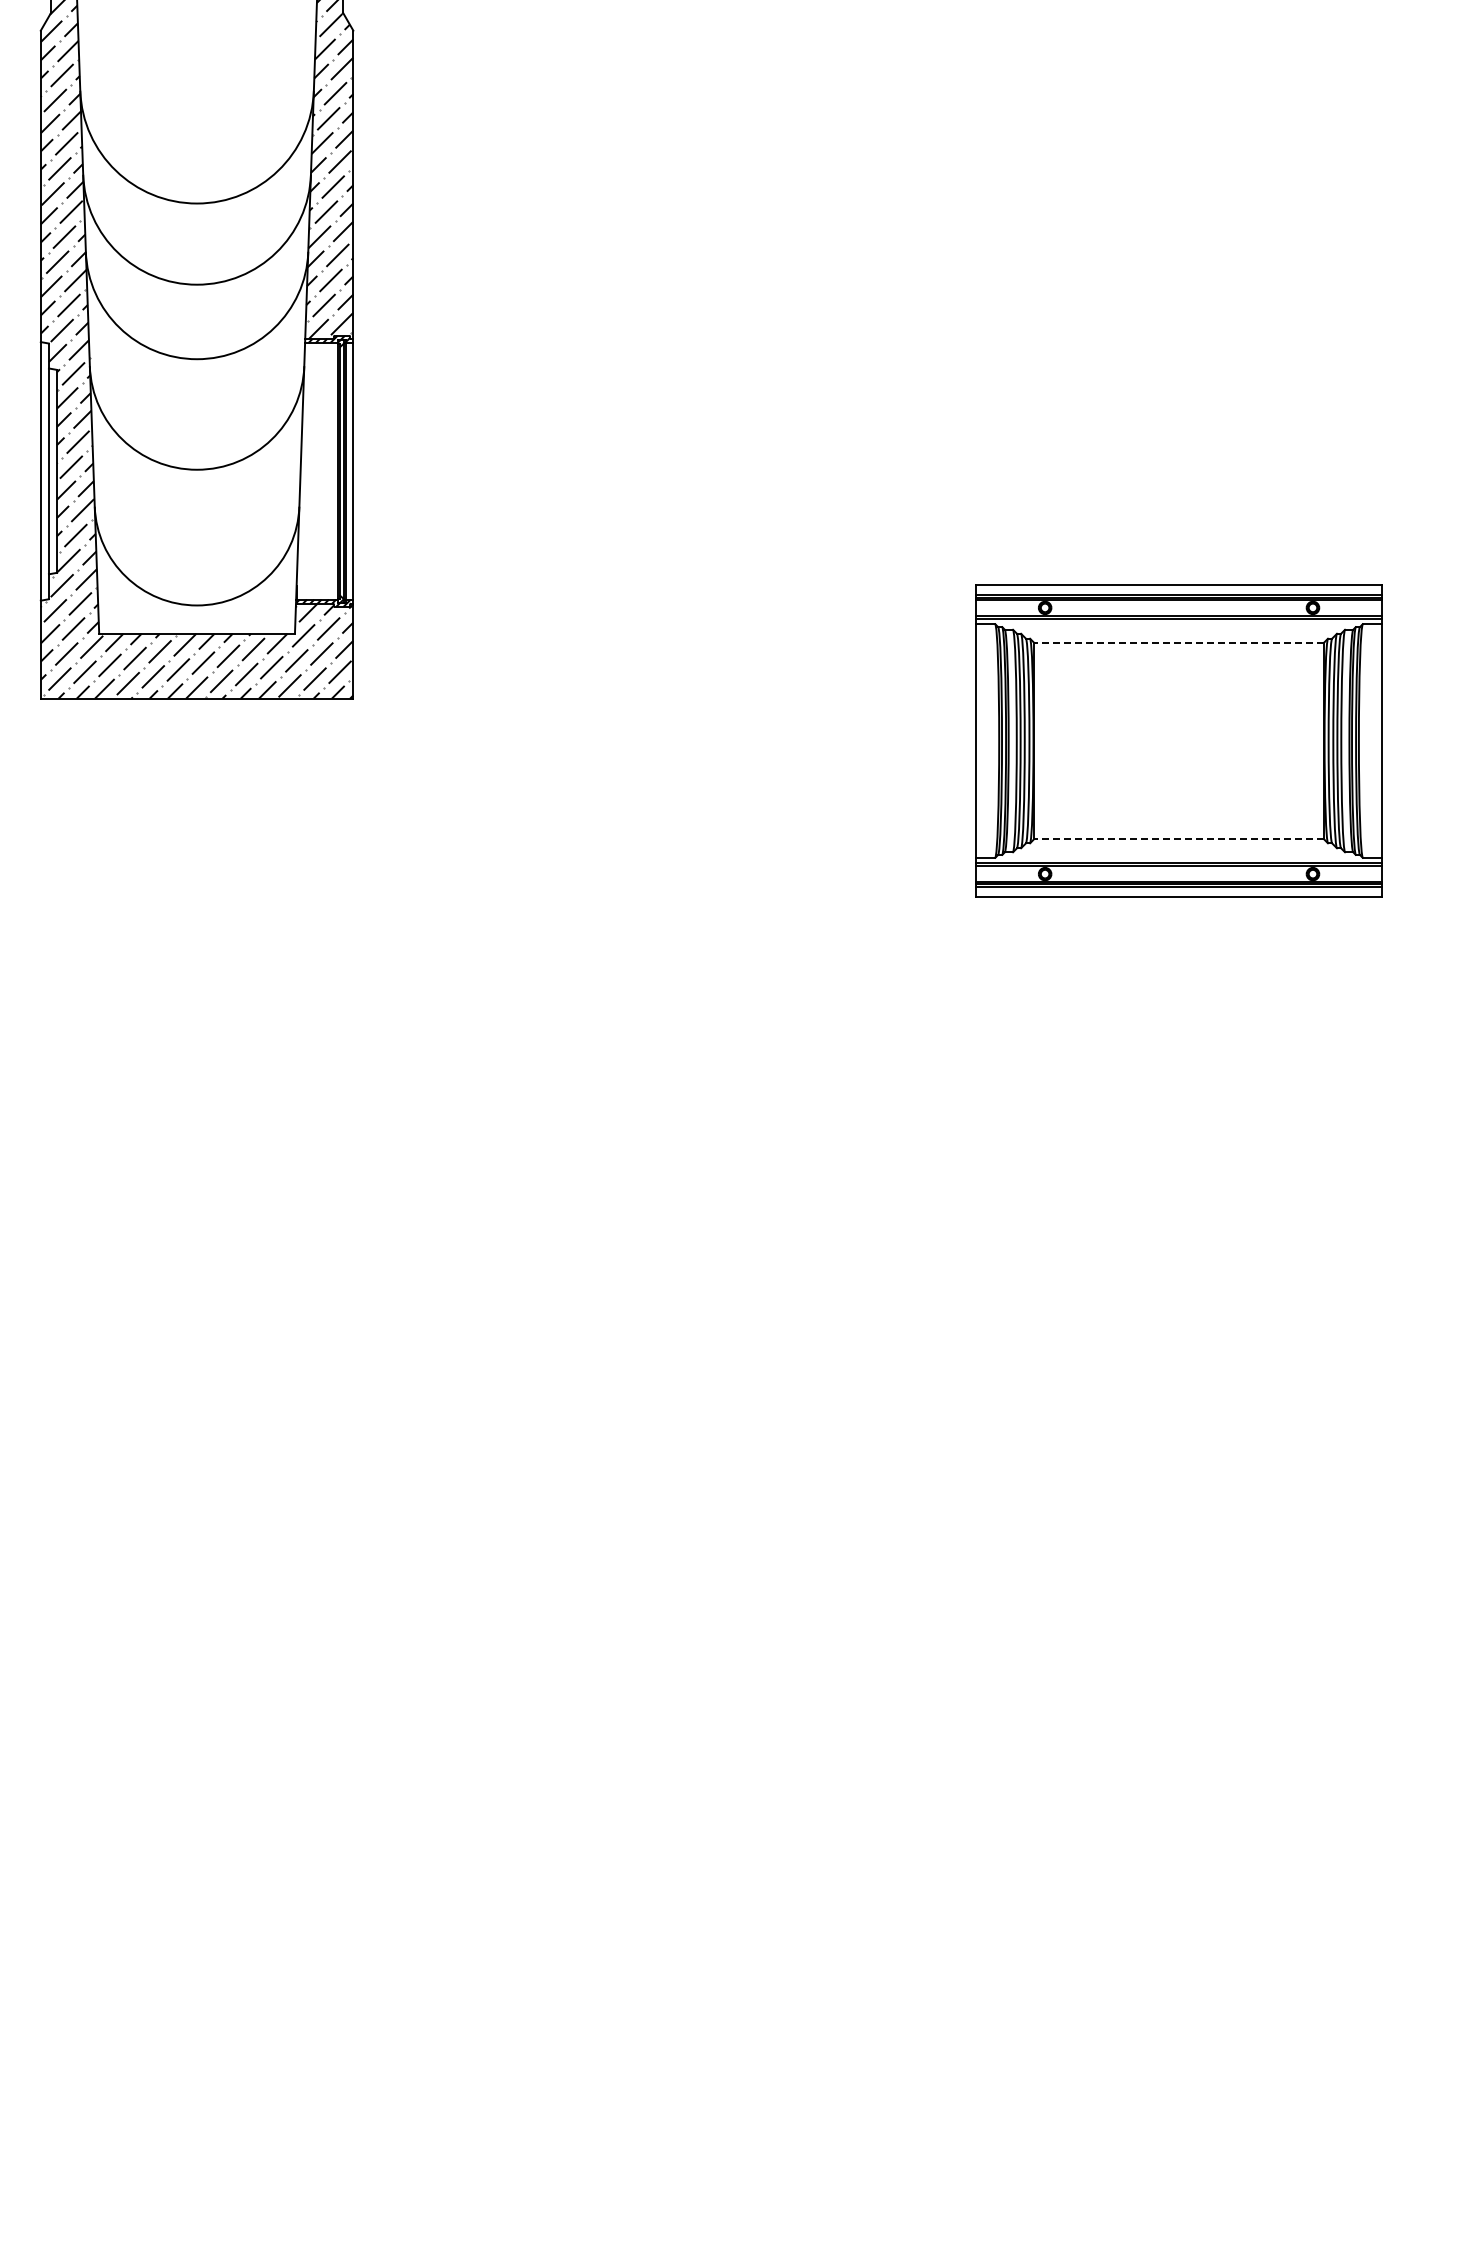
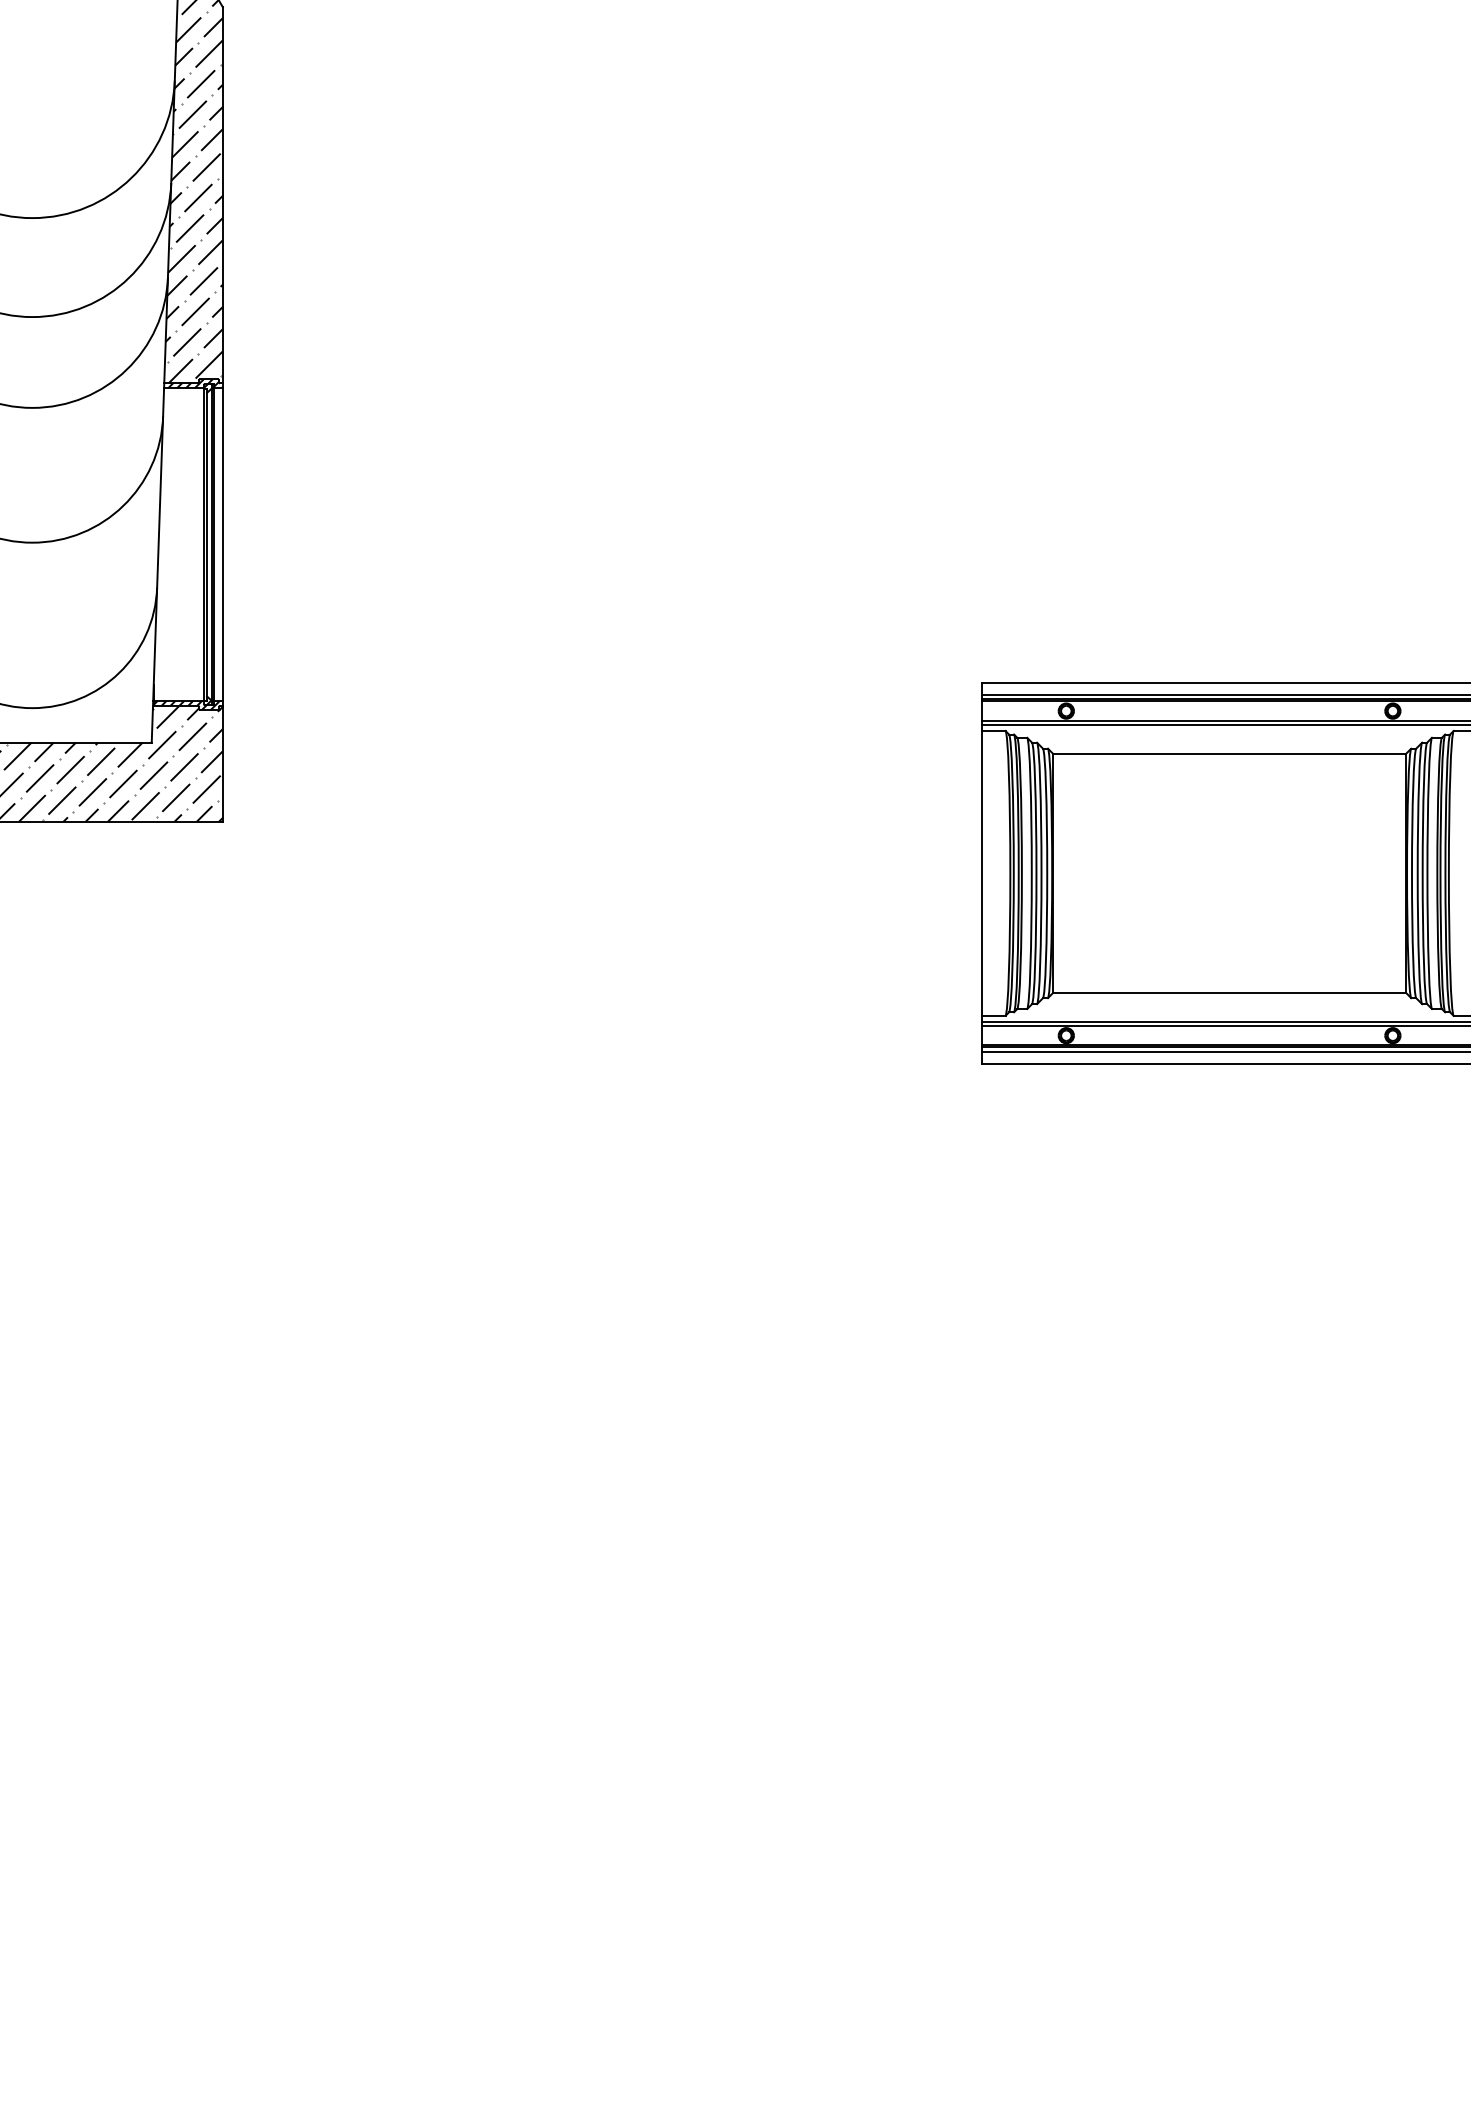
line: (1179, 643) -> (1230, 754), dashed -> solid
line: (1179, 838) -> (1230, 992), dashed -> solid

